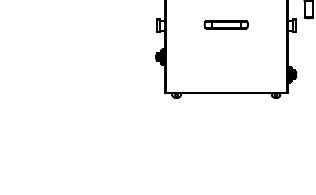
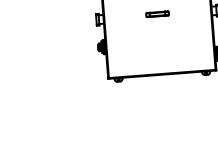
part: (225, 24) -> (156, 14), size x0.6

